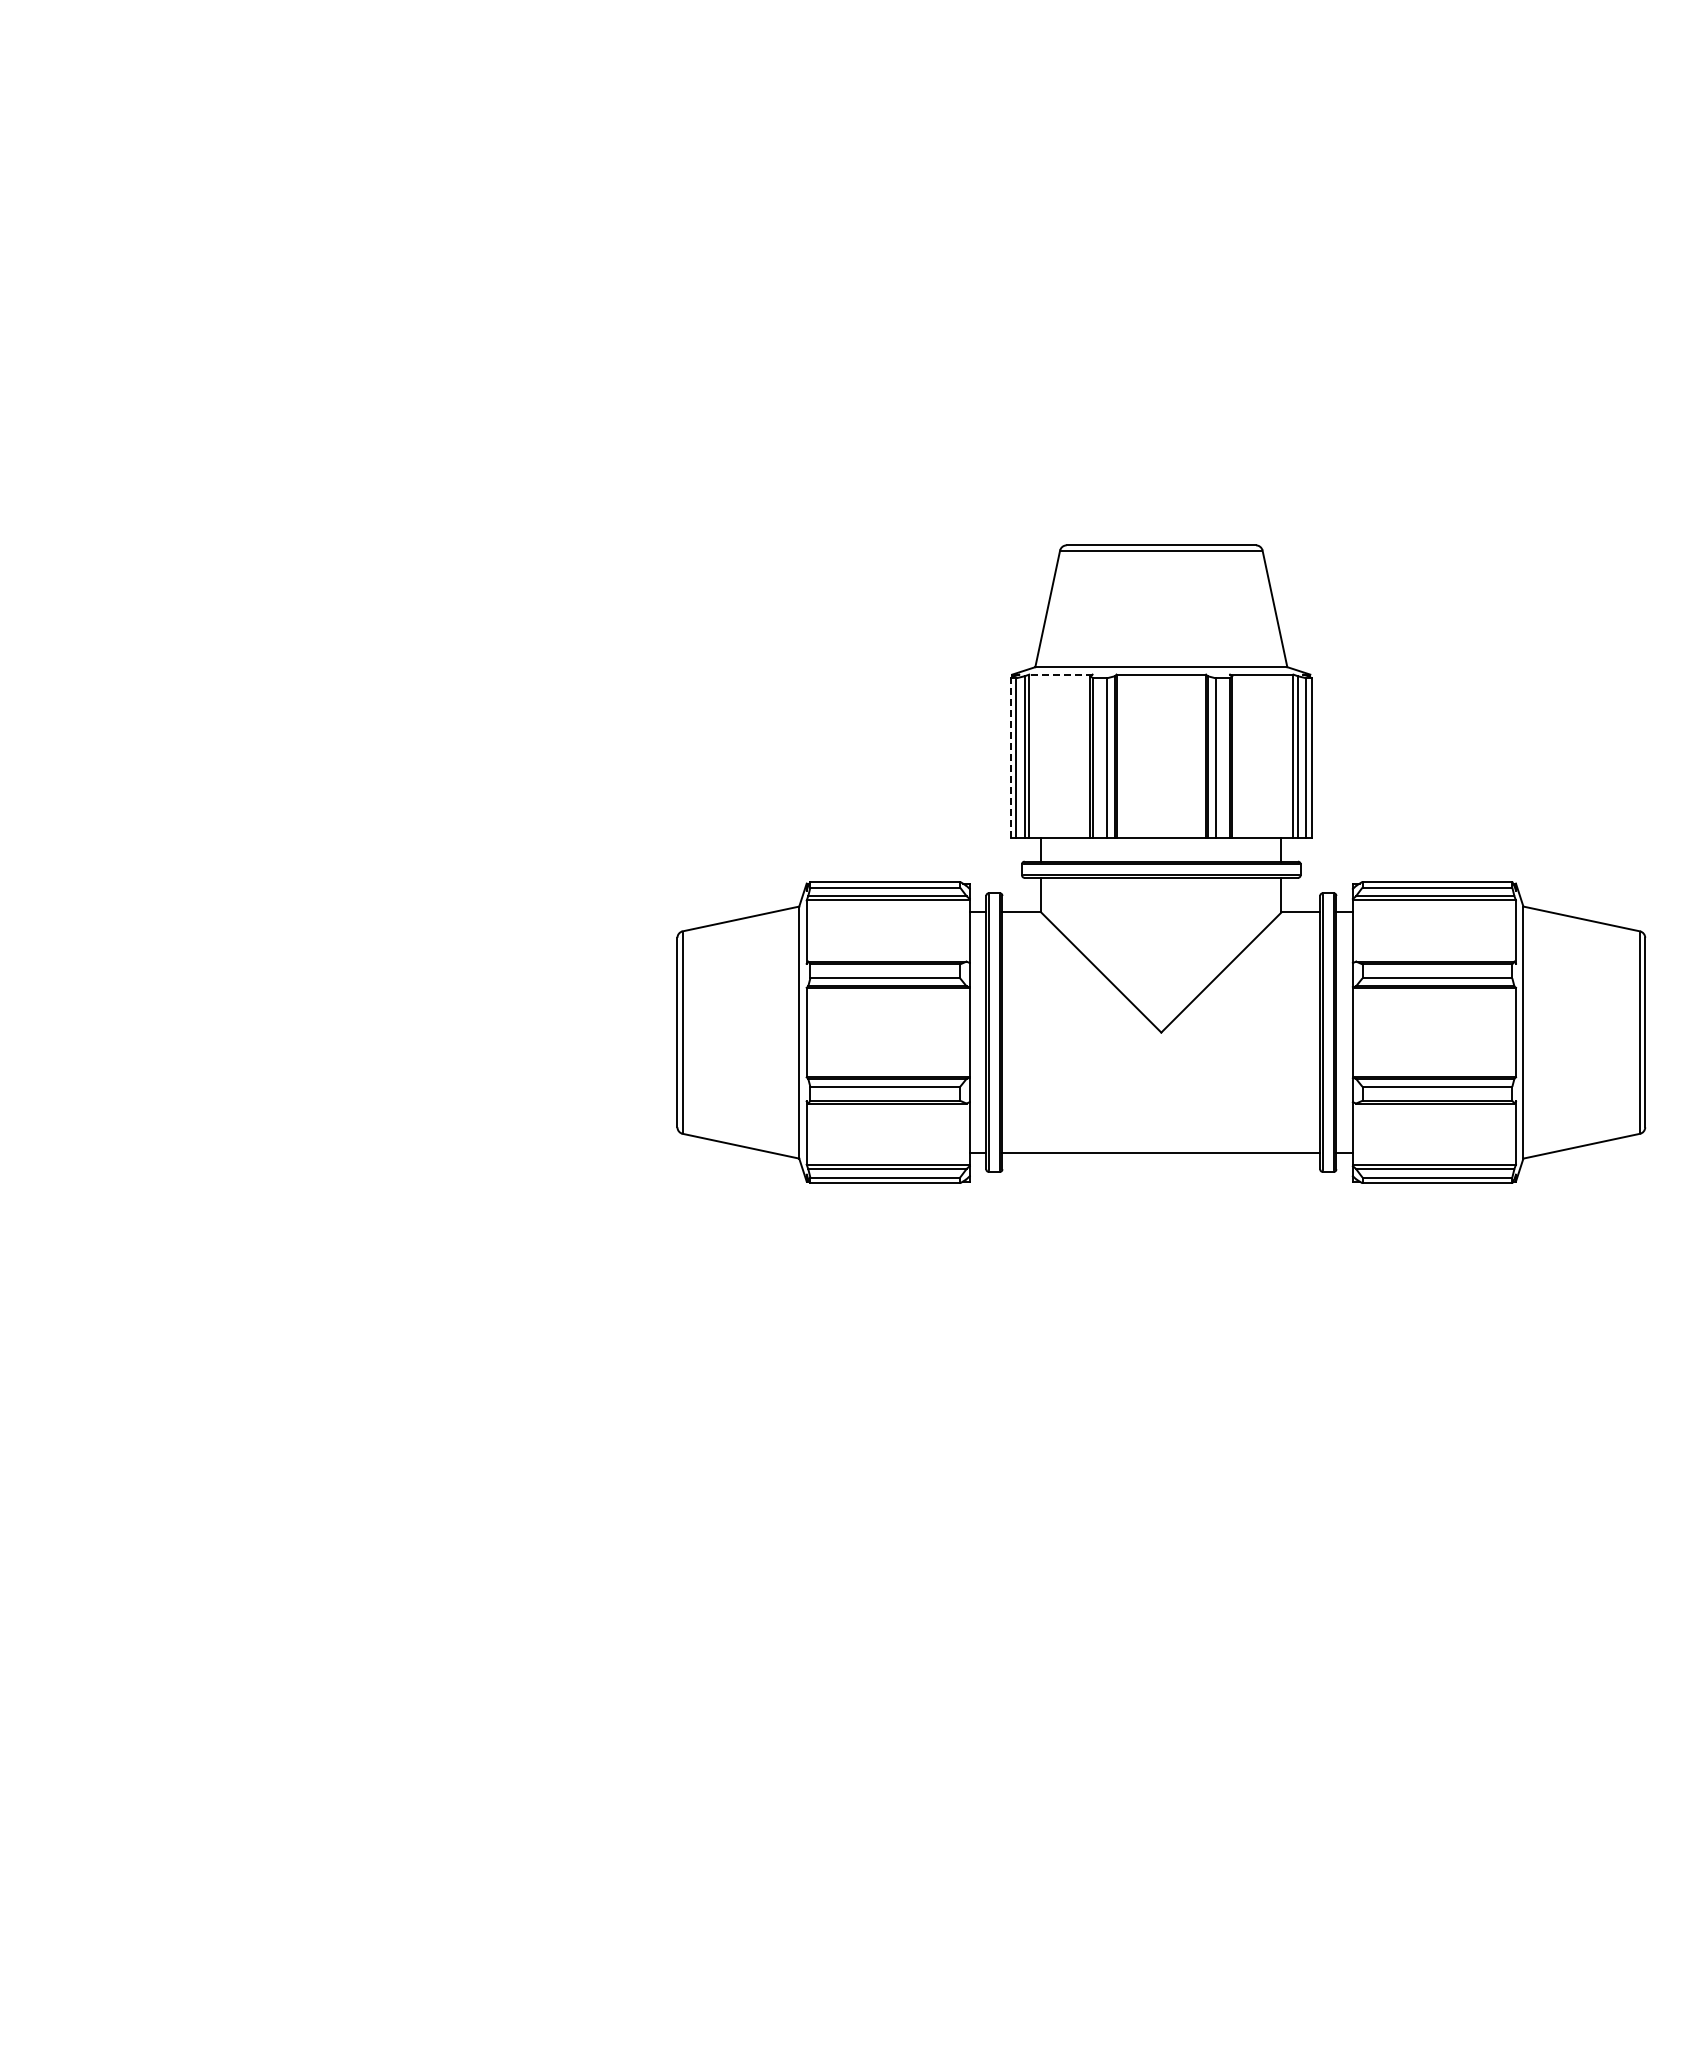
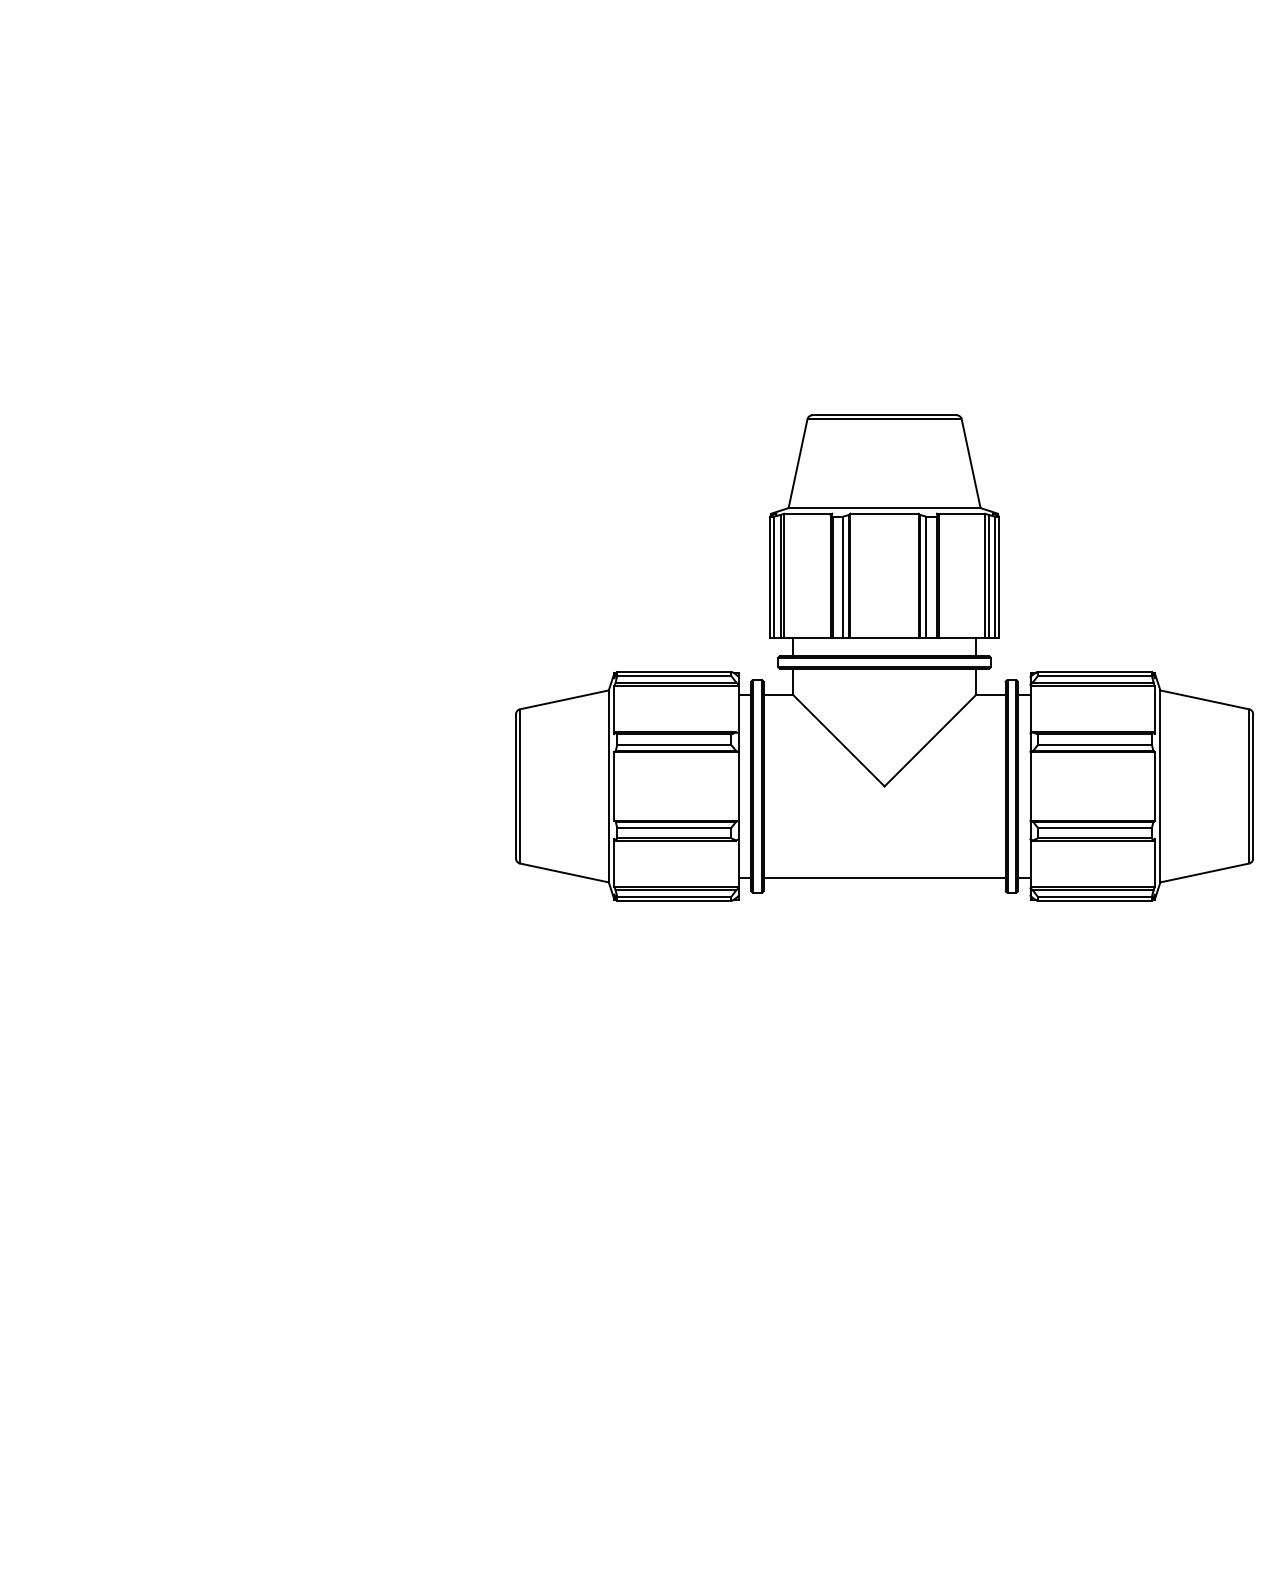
line: (1060, 674) -> (807, 513), dashed -> solid
line: (1010, 757) -> (769, 576), dashed -> solid

